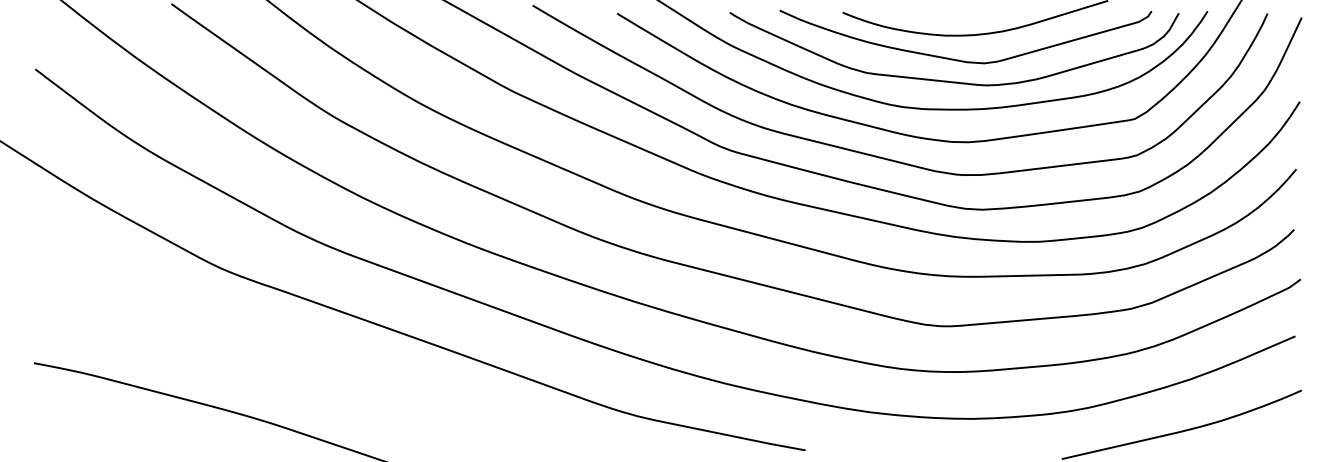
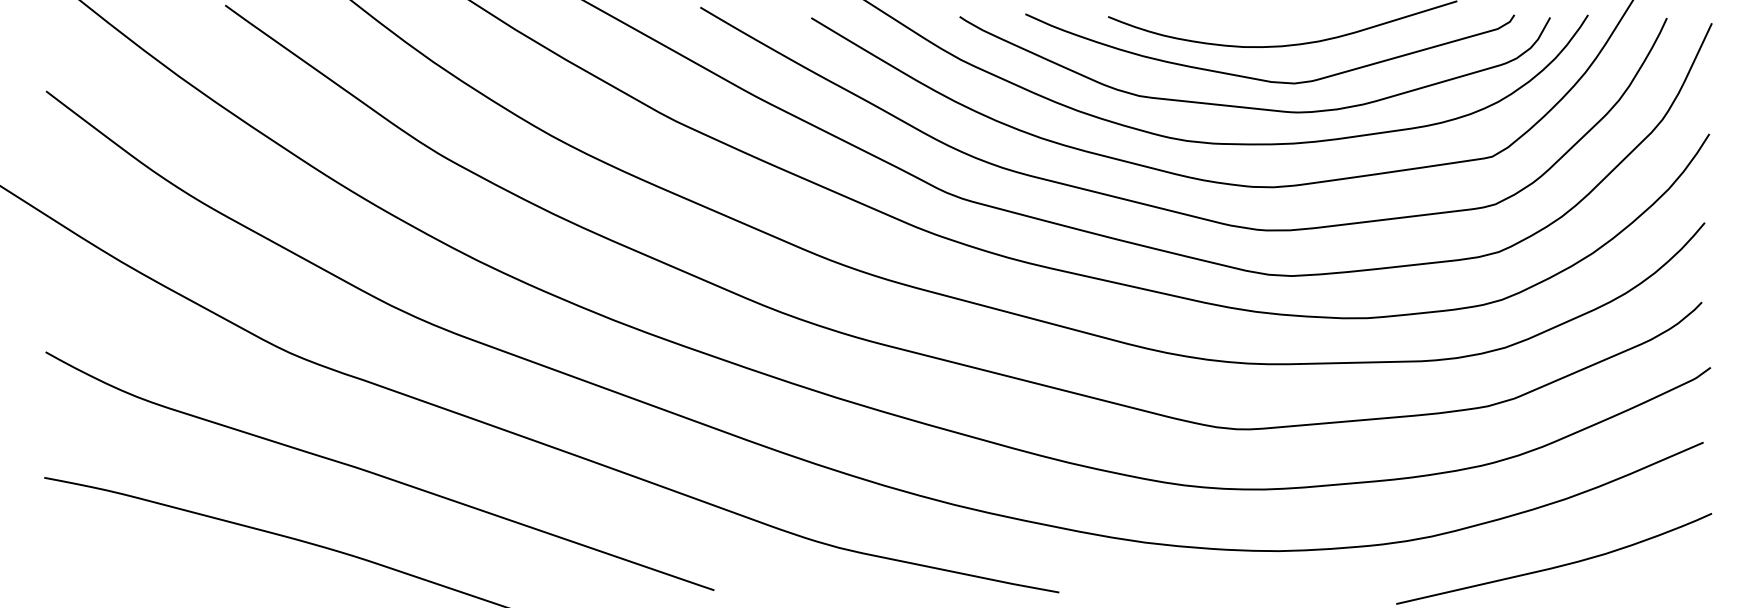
curve: (287, 359) -> (377, 473), added

